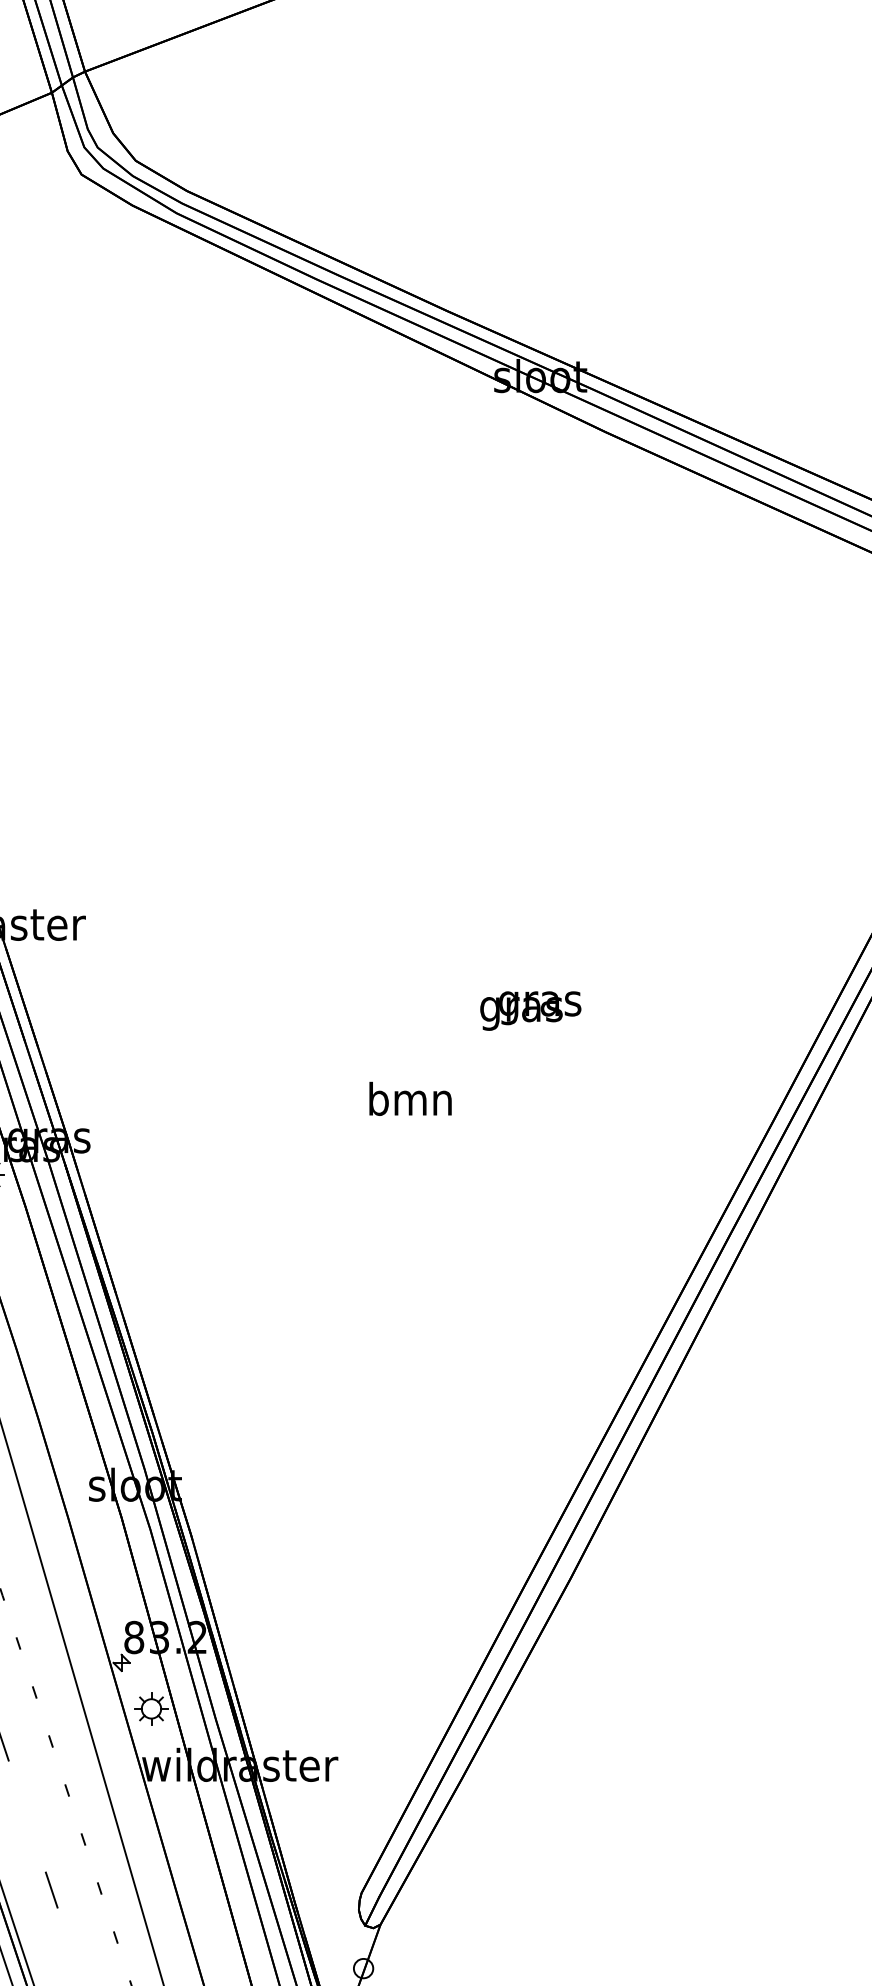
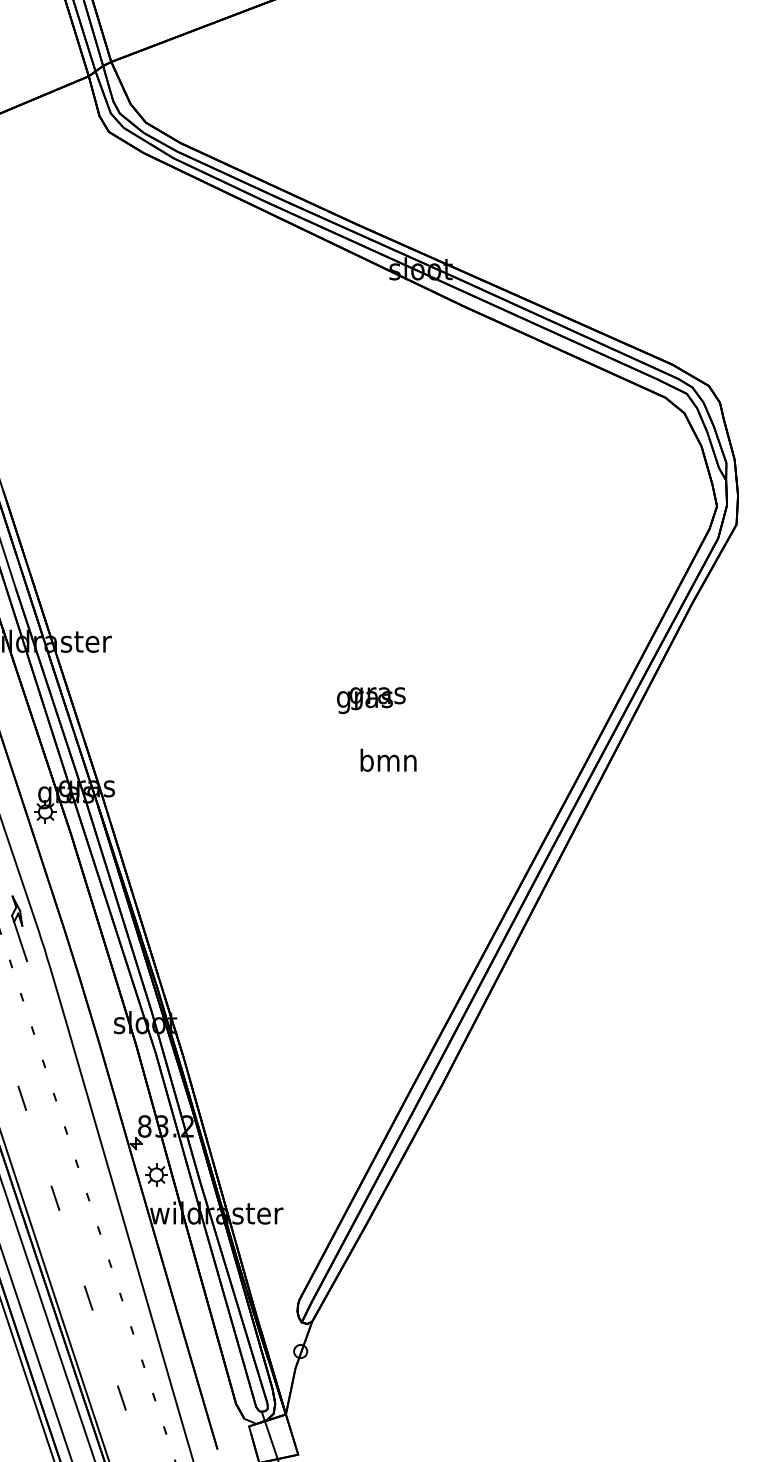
text: (531, 1010) -> (371, 700), moved
text: (410, 1097) -> (388, 759), moved

